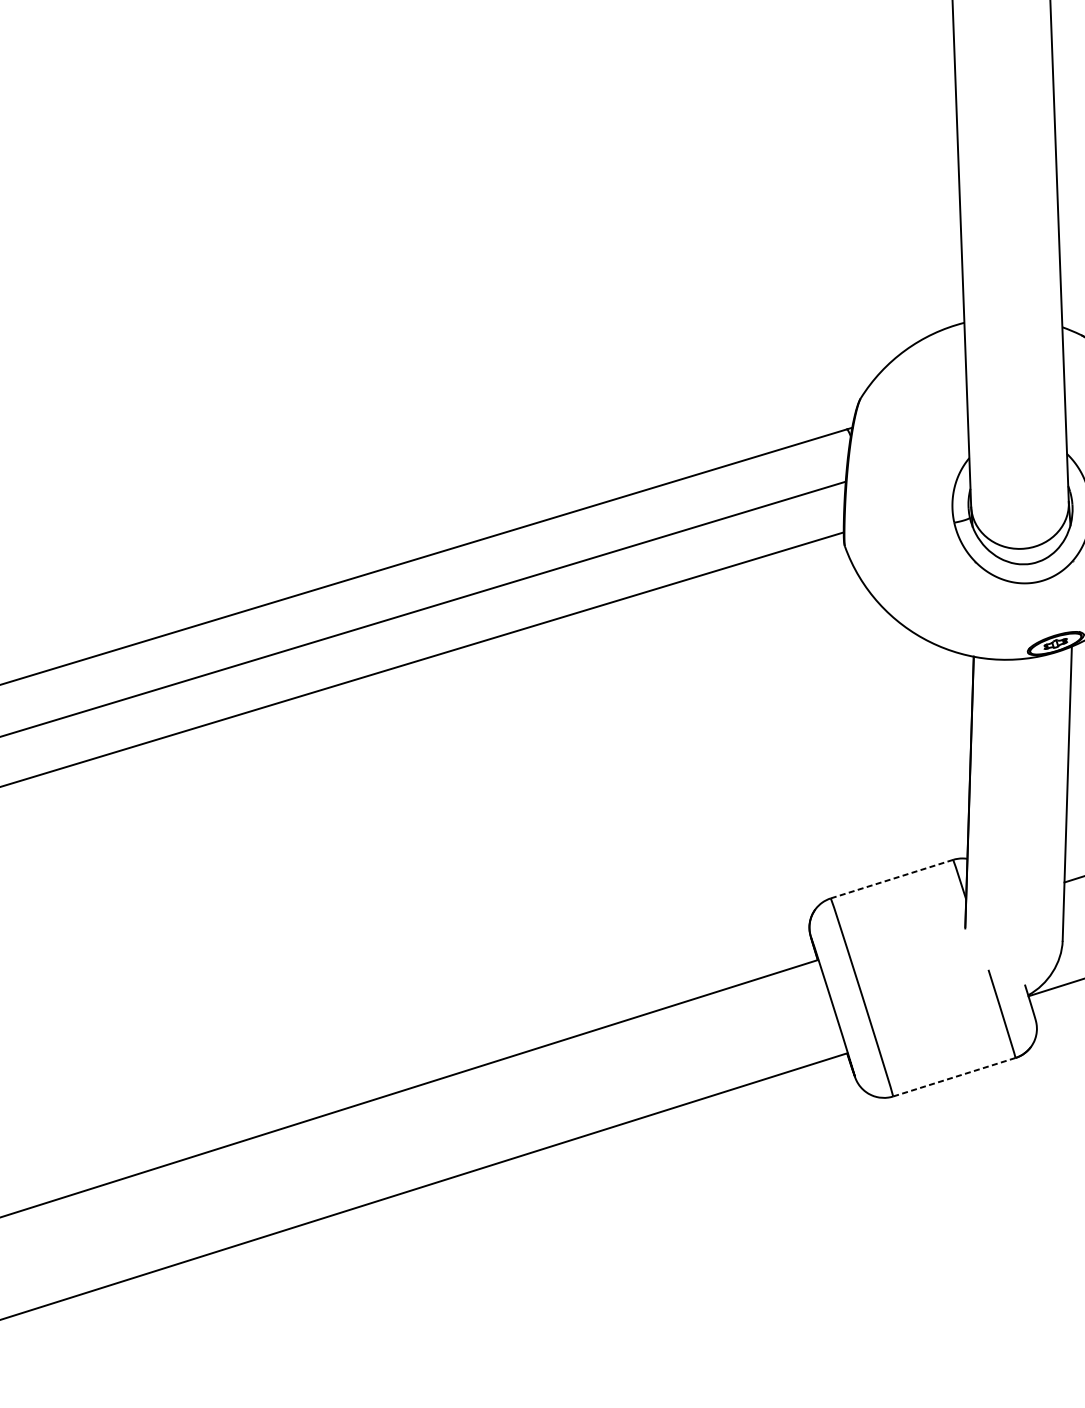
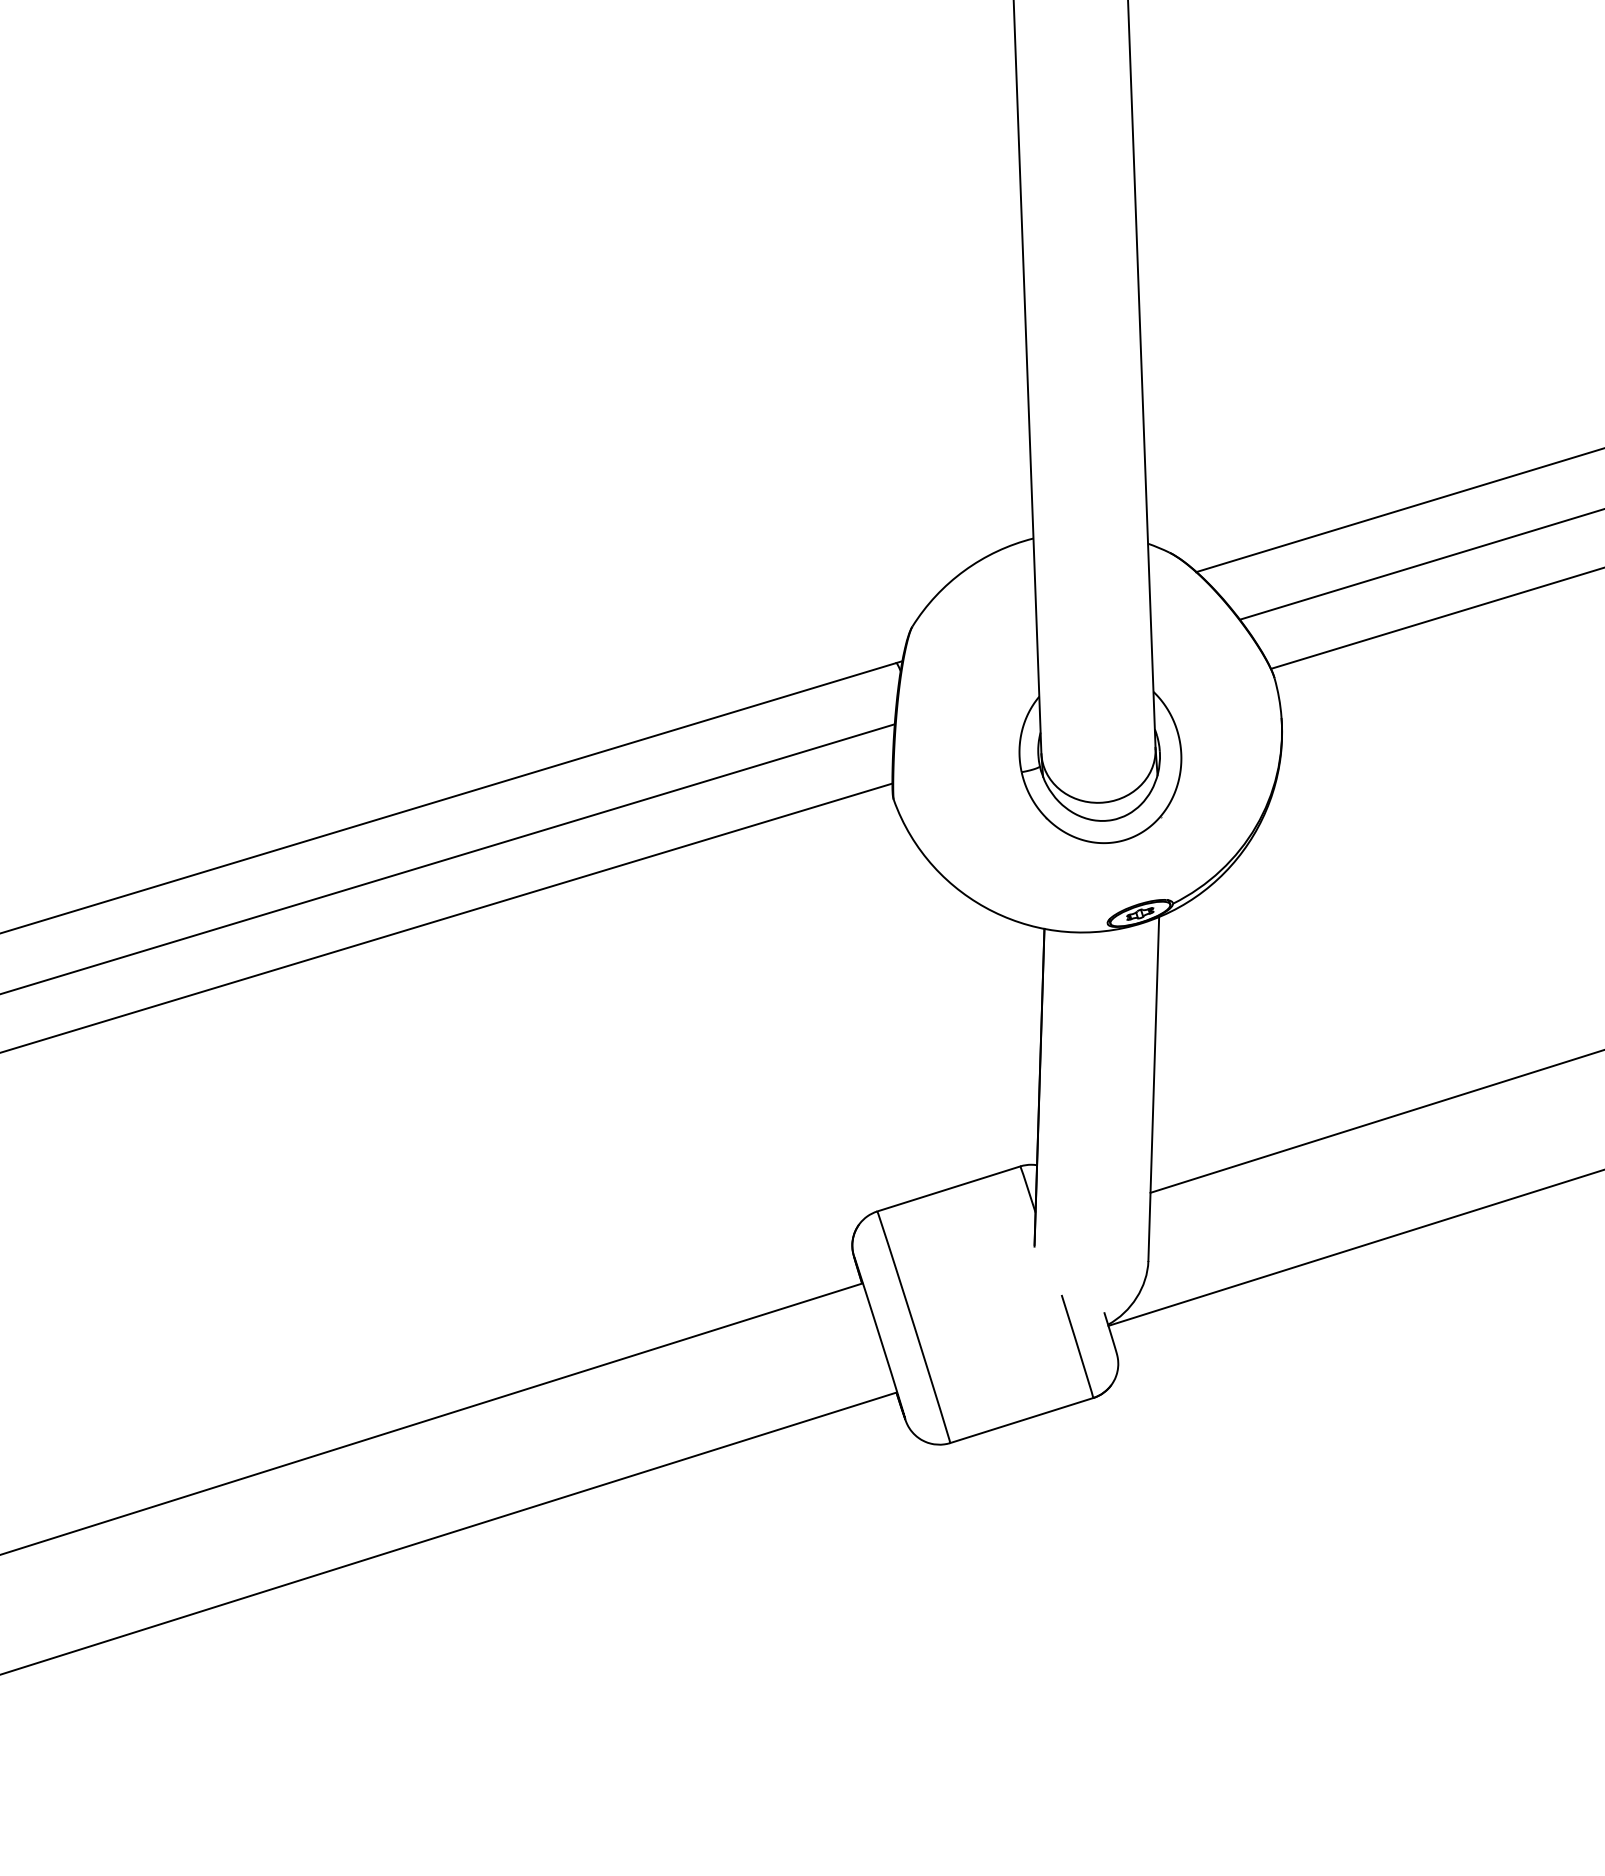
line: (891, 878) -> (948, 1188), dashed -> solid
line: (954, 1077) -> (1021, 1420), dashed -> solid

